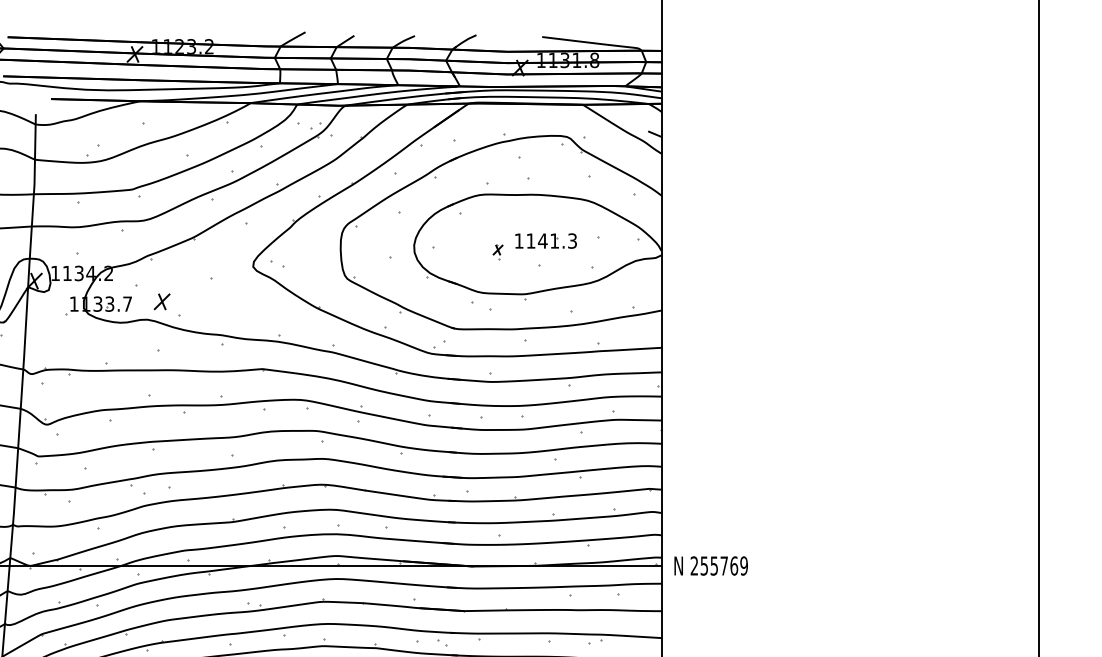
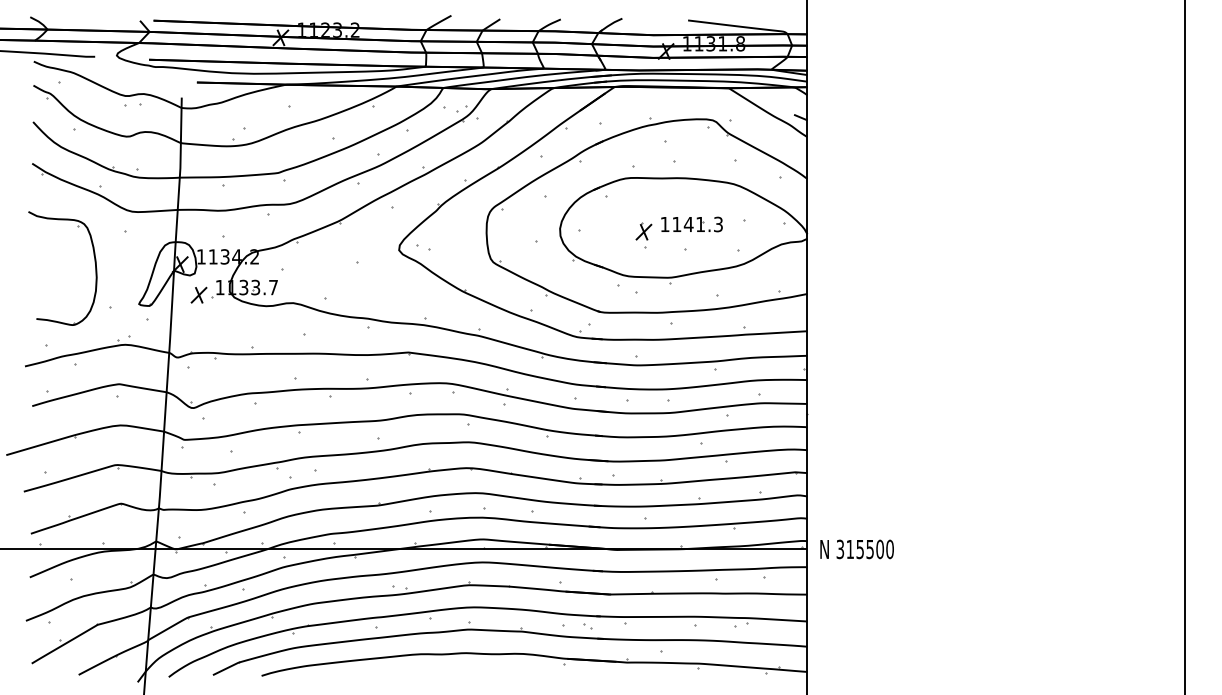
part: (497, 252) -> (643, 235), size x1.67
part: (161, 301) -> (198, 294), moved
text: (718, 566) -> (864, 549), 255769 -> 315500

